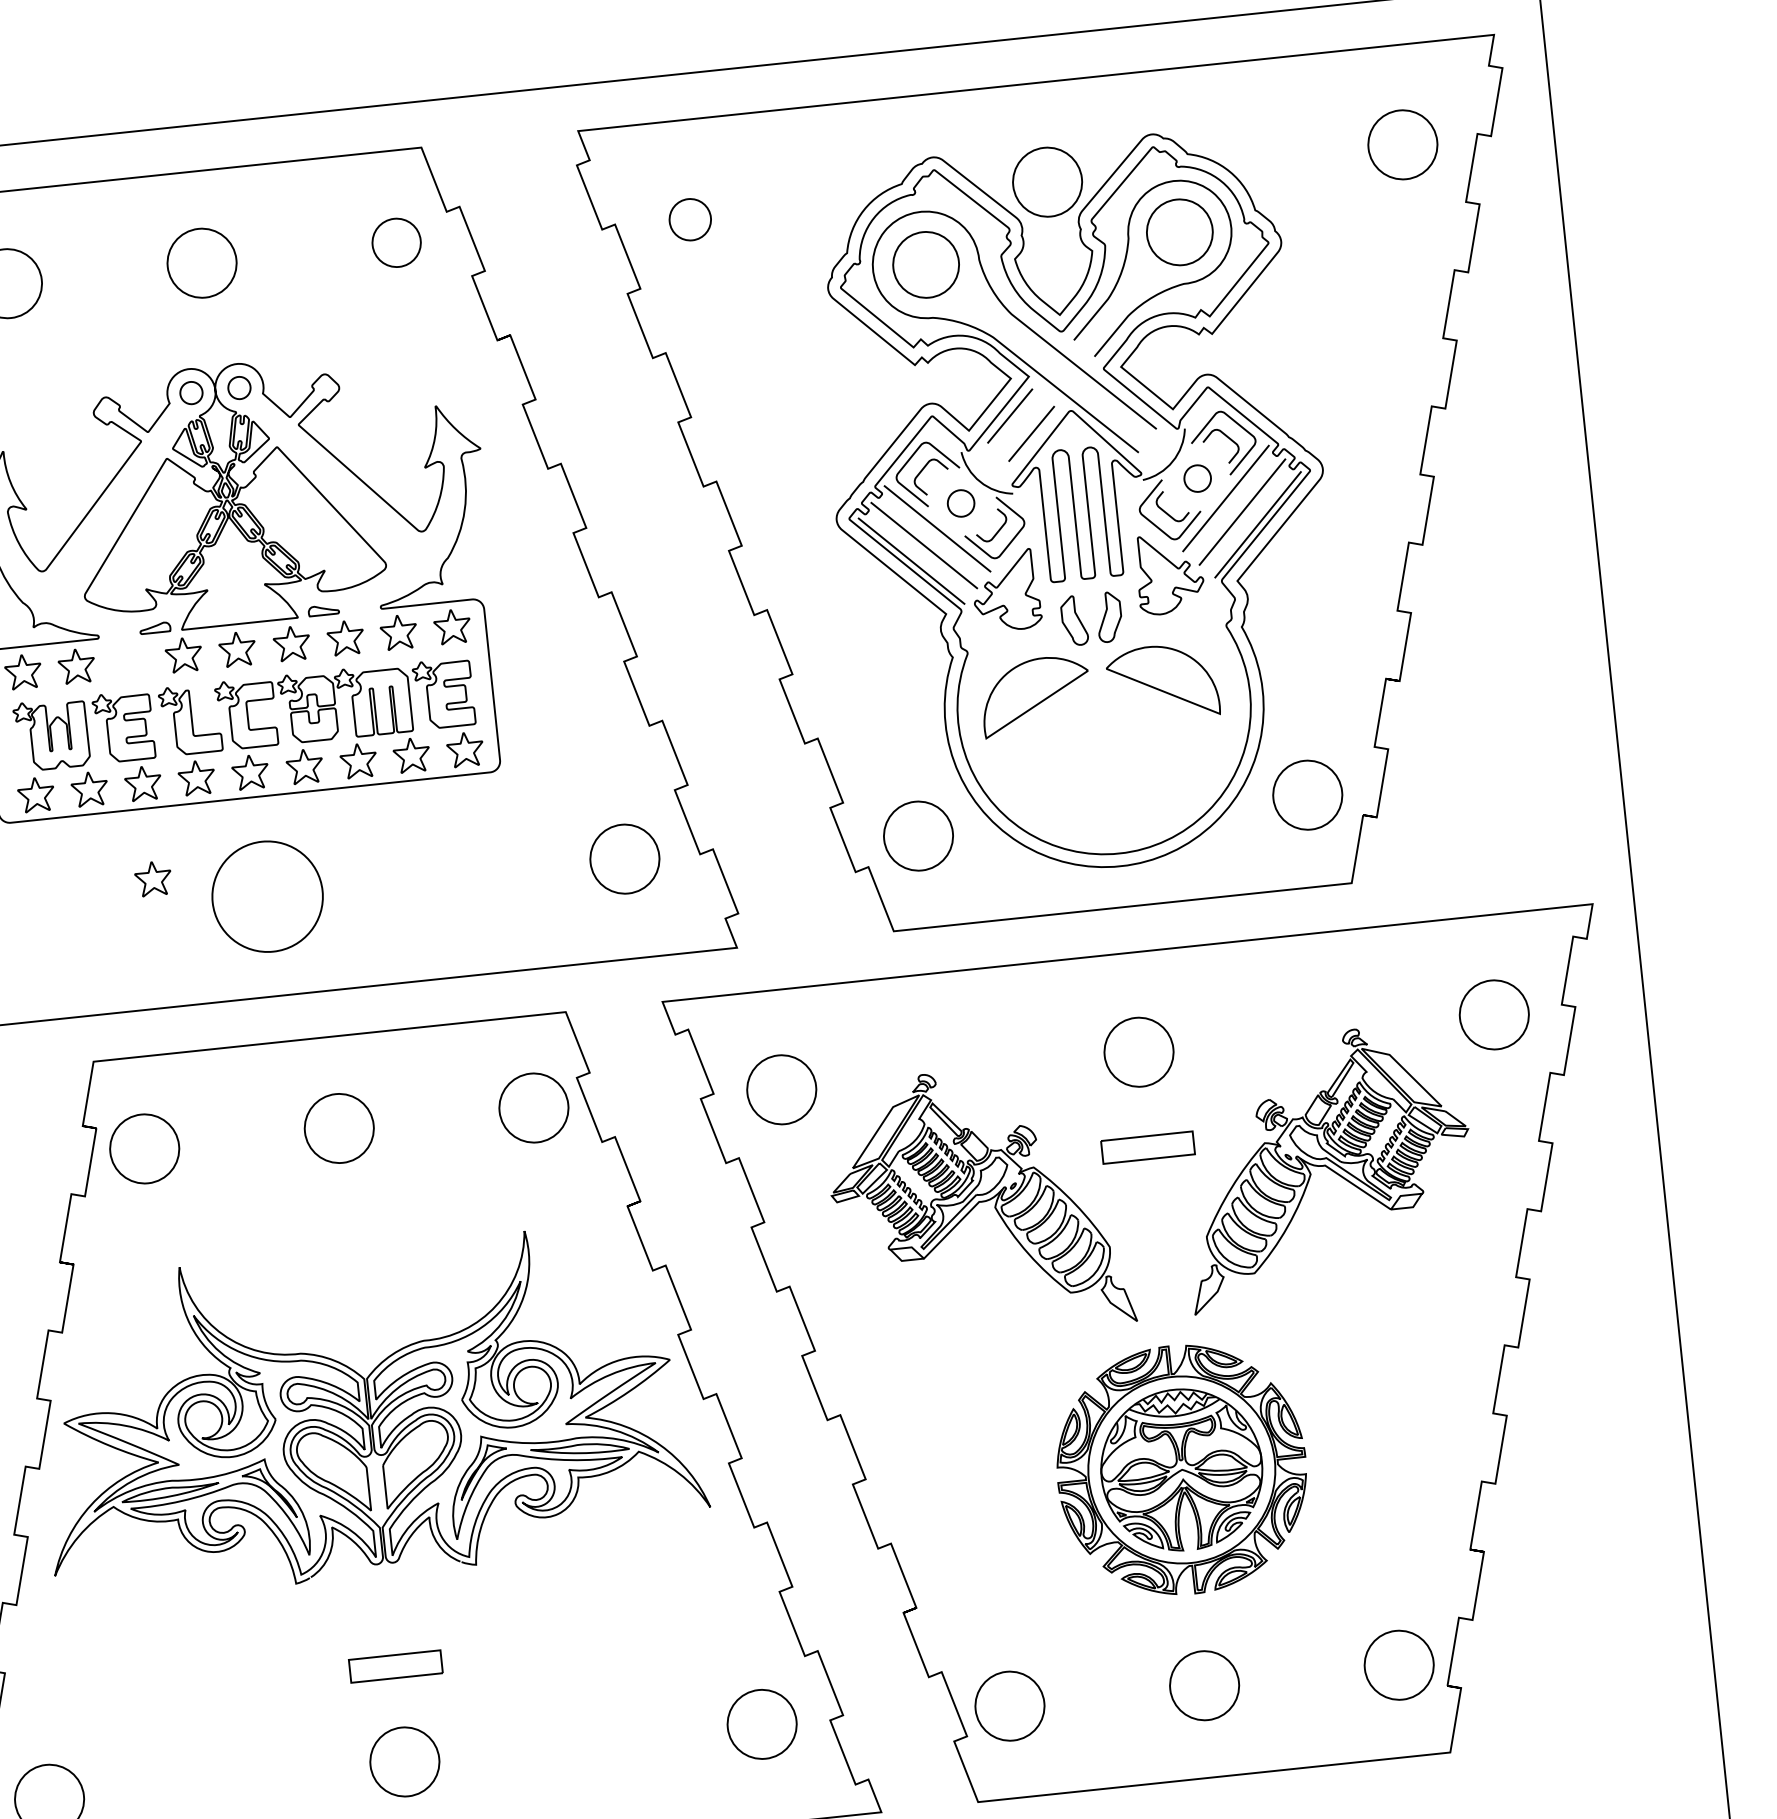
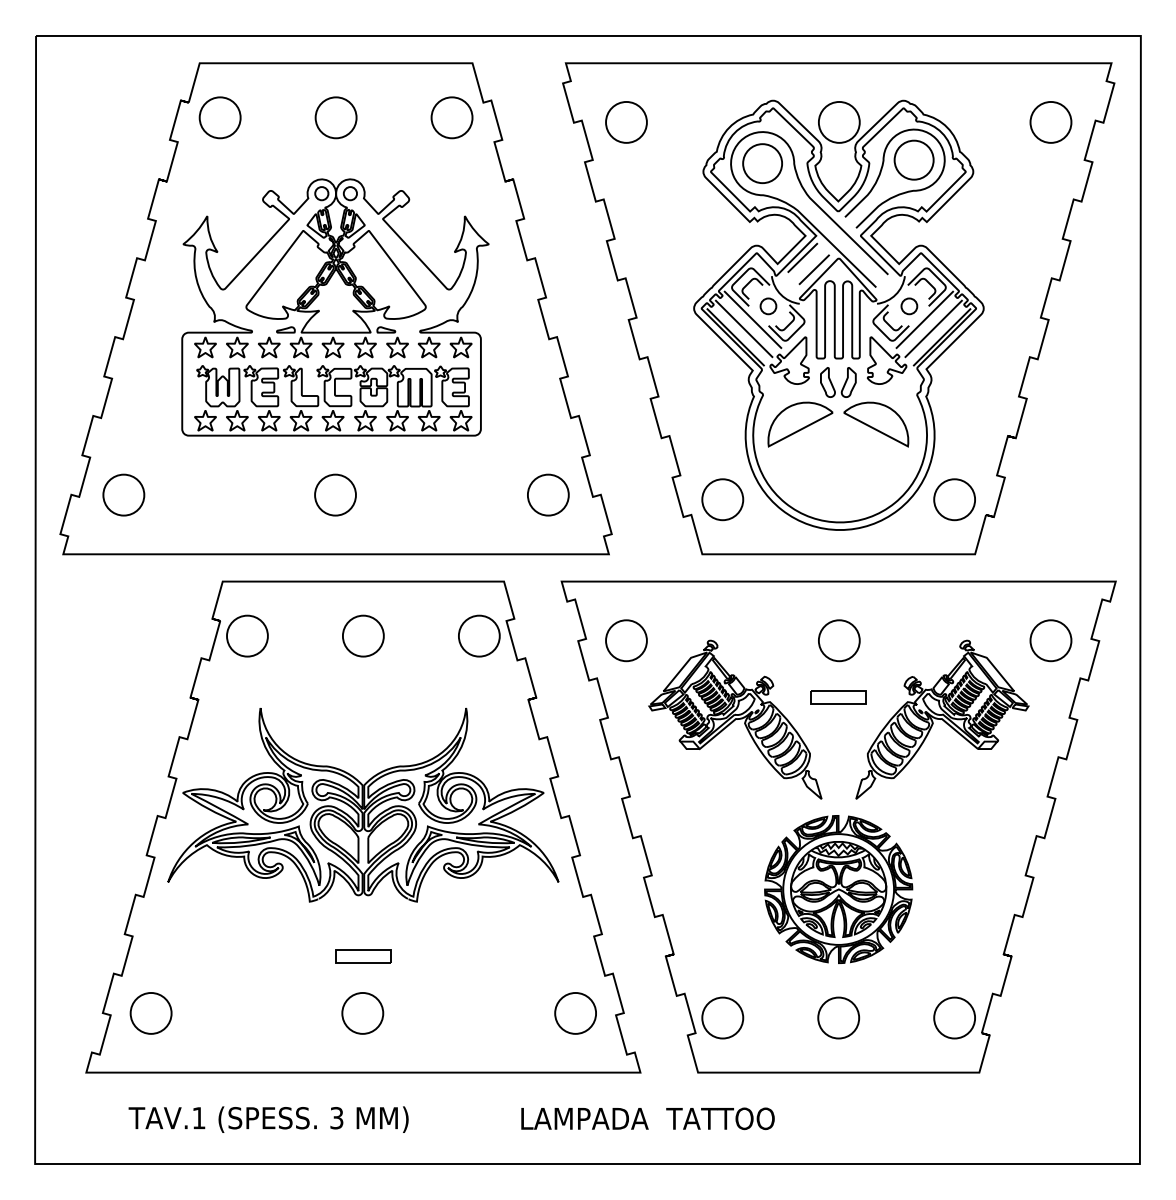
circle: (690, 218) -> (626, 121), size x1.67
circle: (395, 242) -> (451, 117), size x1.43
part: (153, 878) -> (269, 347), moved
circle: (267, 895) -> (335, 494), size x0.62

